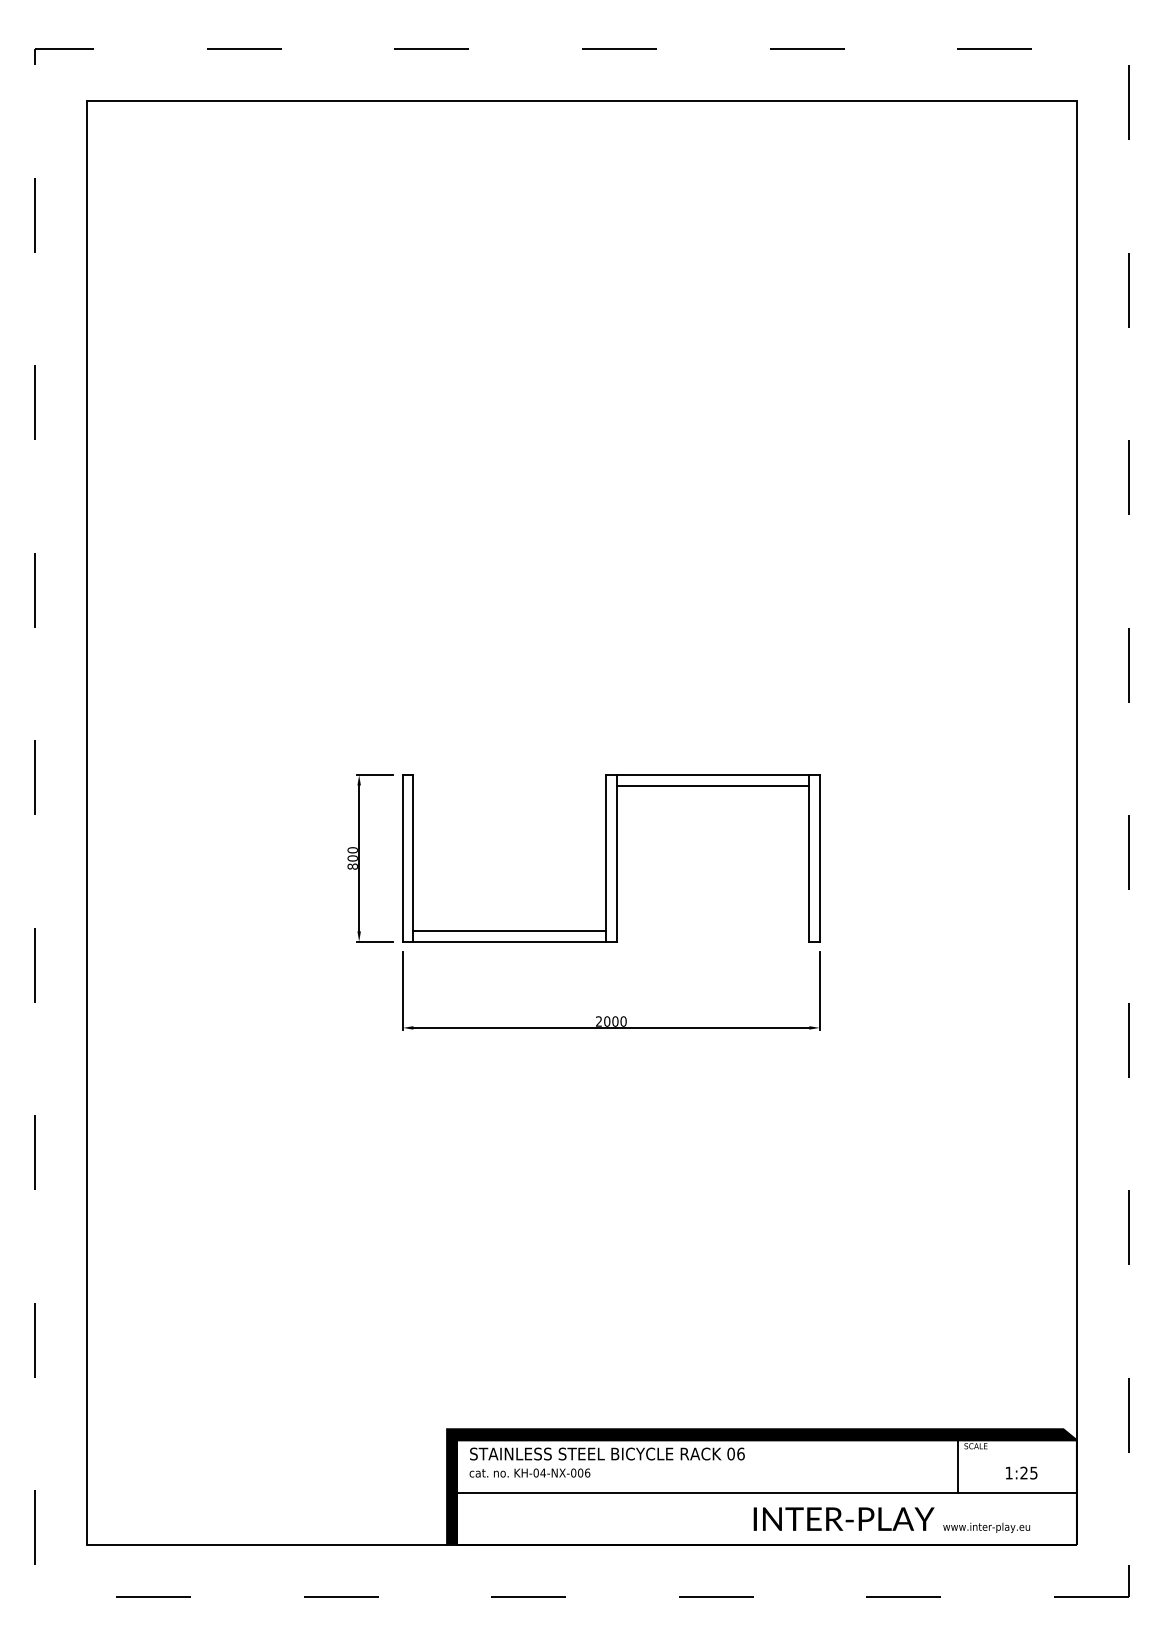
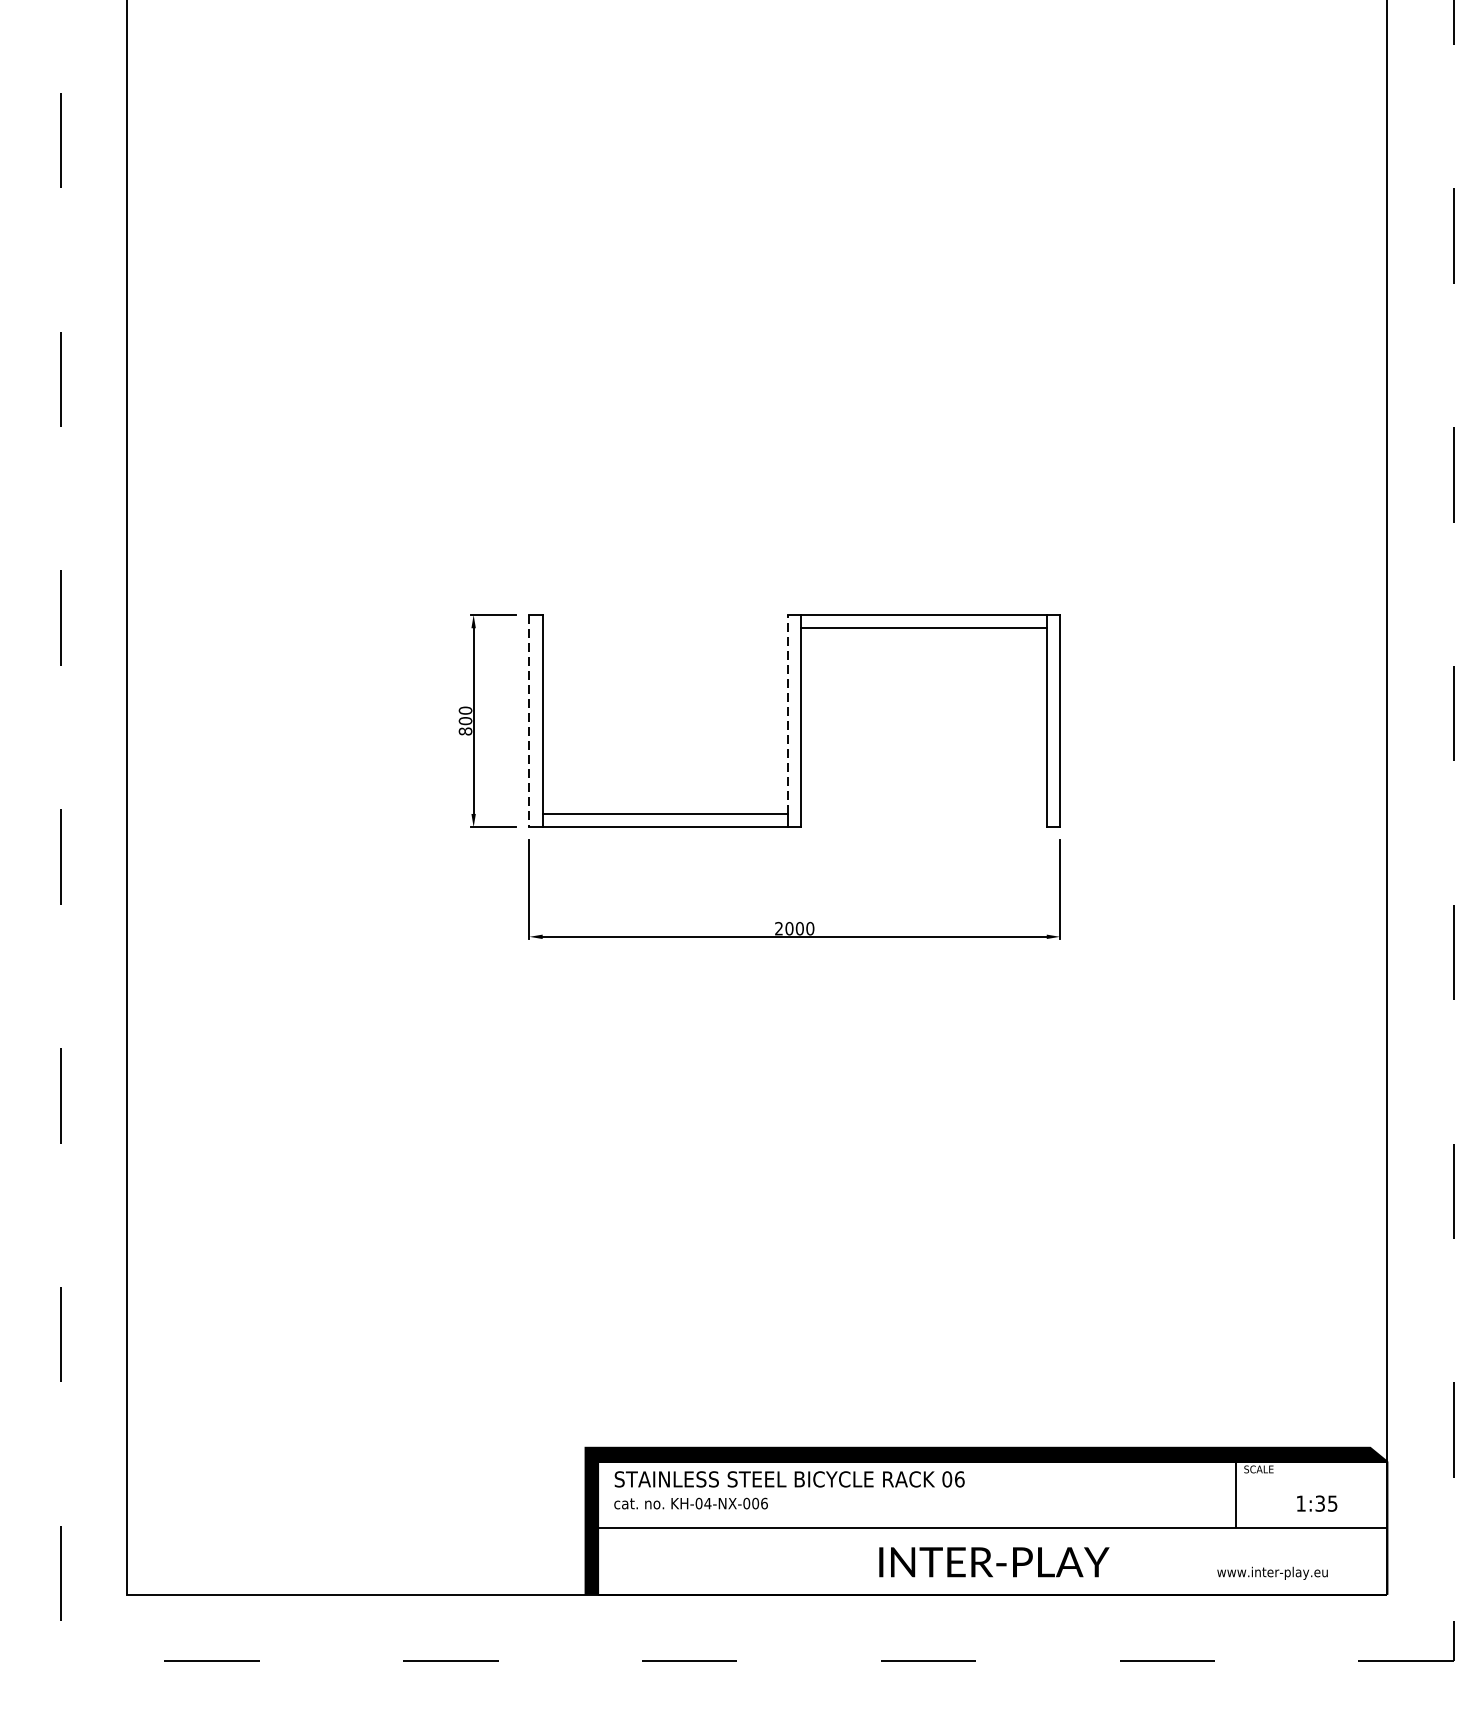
line: (606, 852) -> (788, 713), solid -> dashed
line: (402, 858) -> (528, 721), solid -> dashed
text: (1023, 1473) -> (1319, 1504), 1:25 -> 1:35
text: (843, 1518) -> (993, 1561), moved

